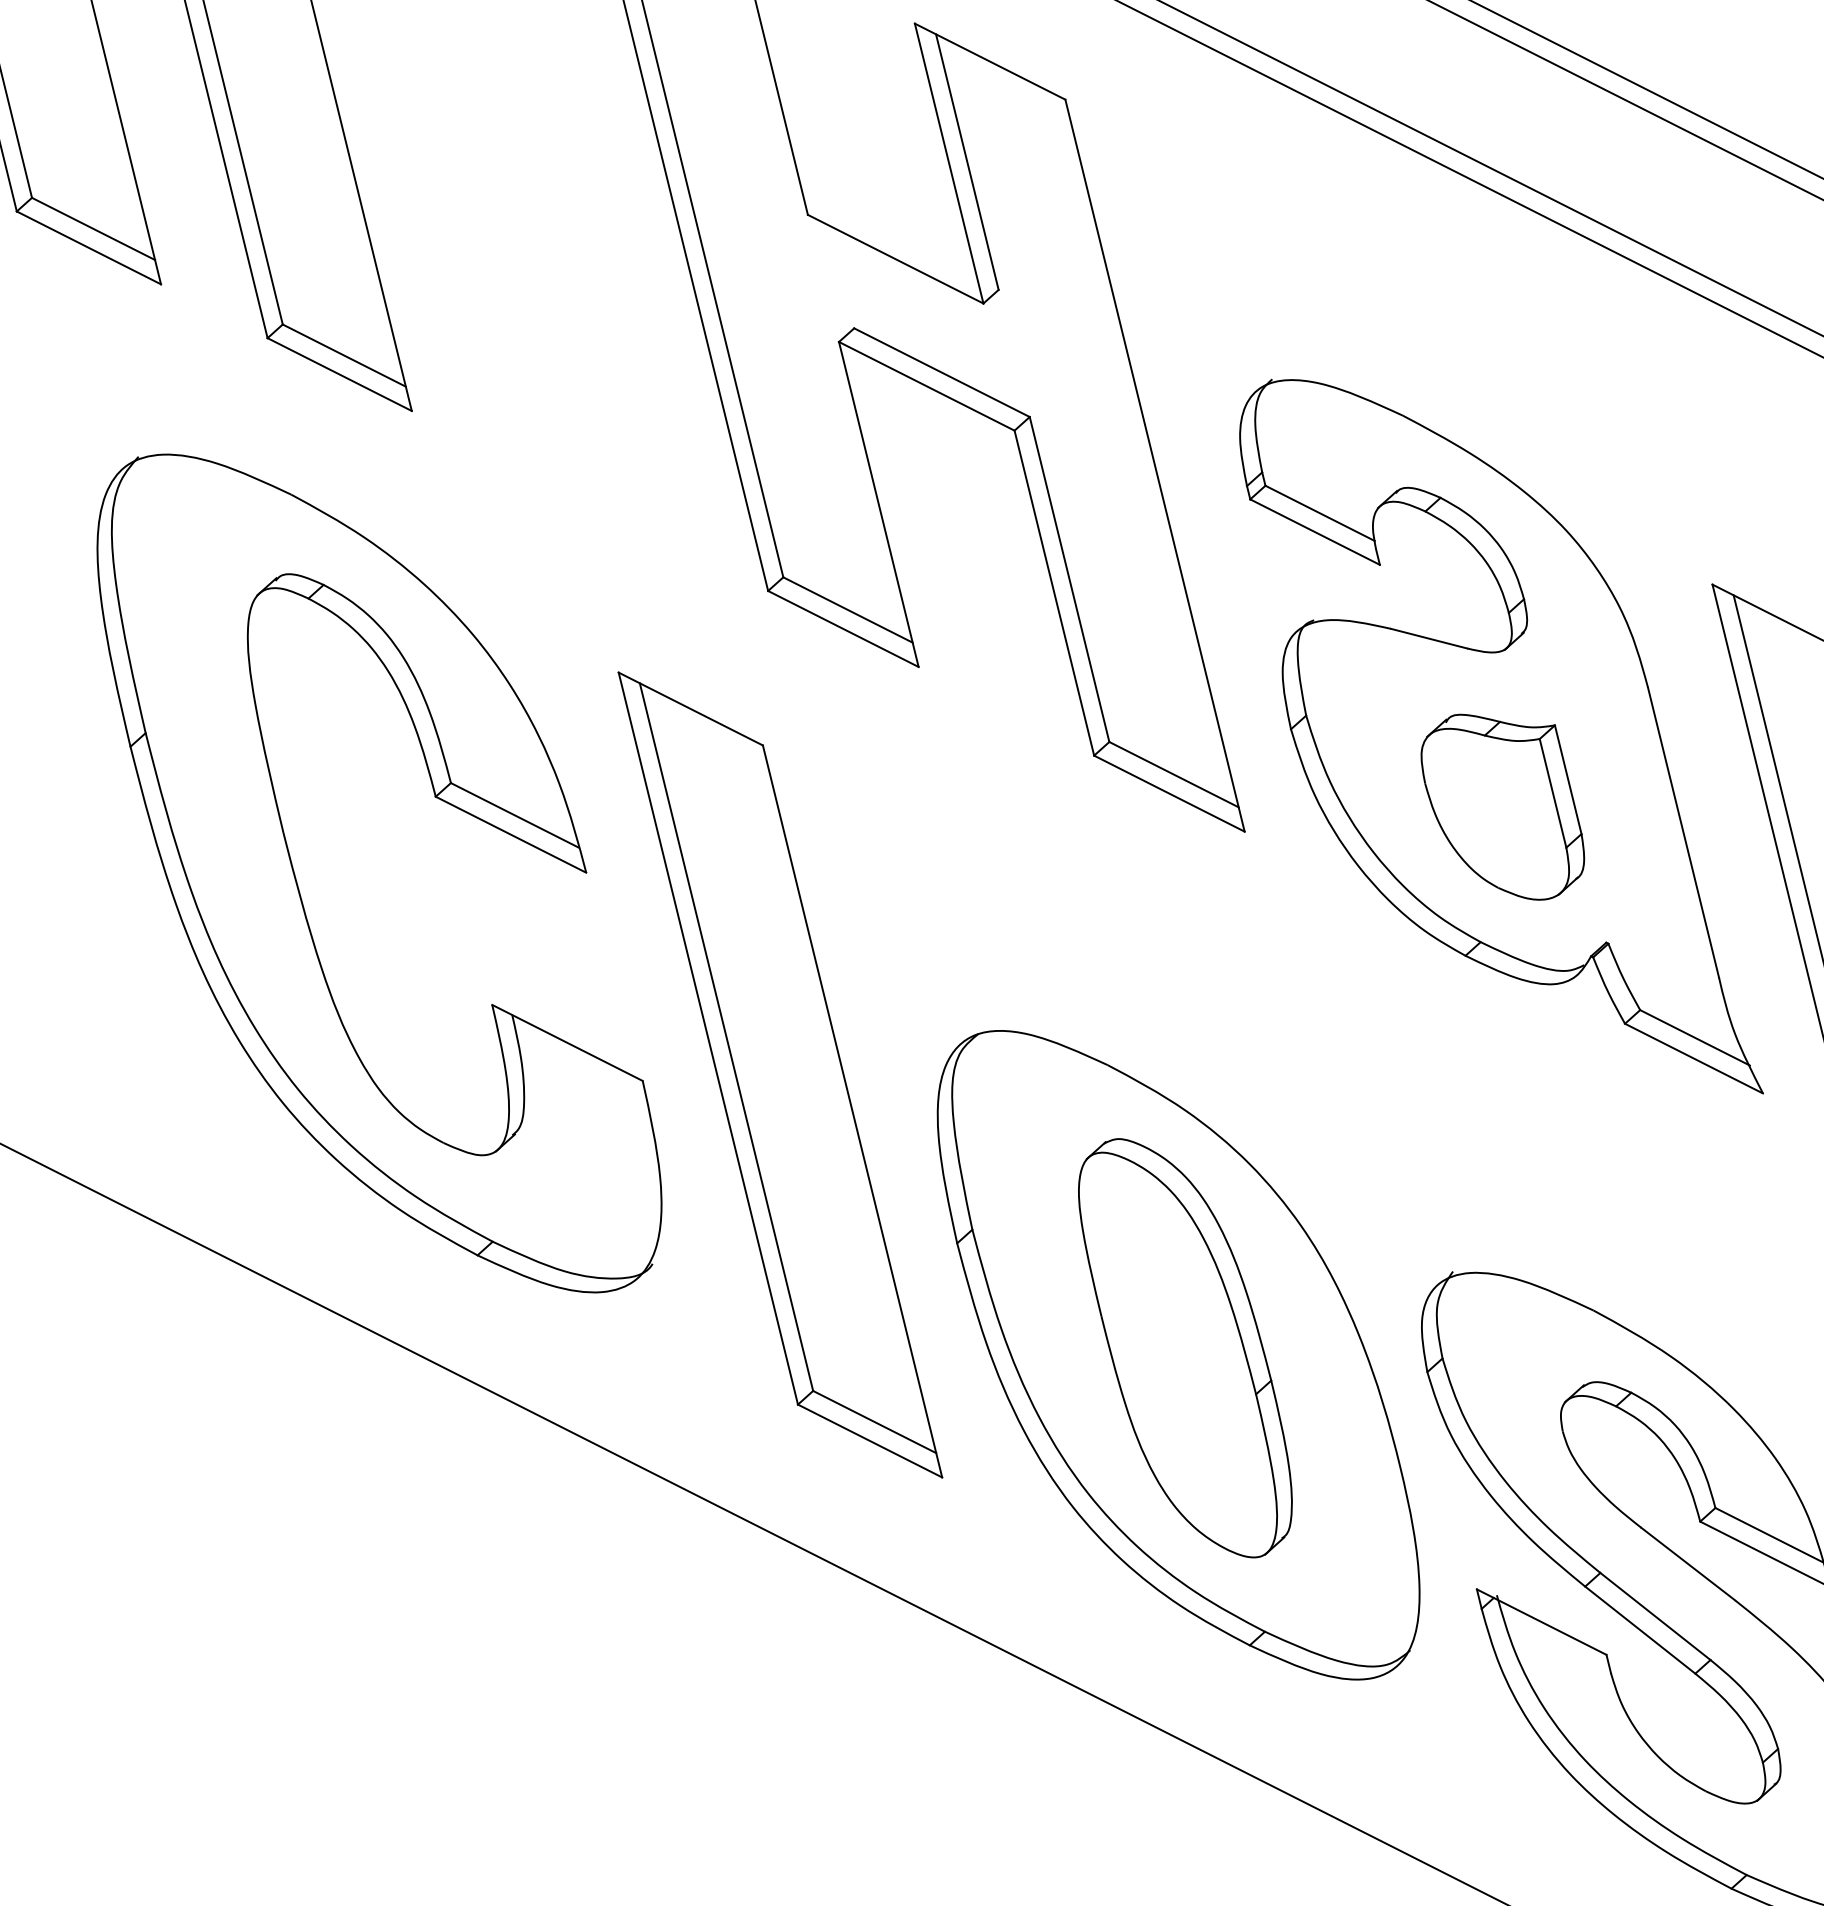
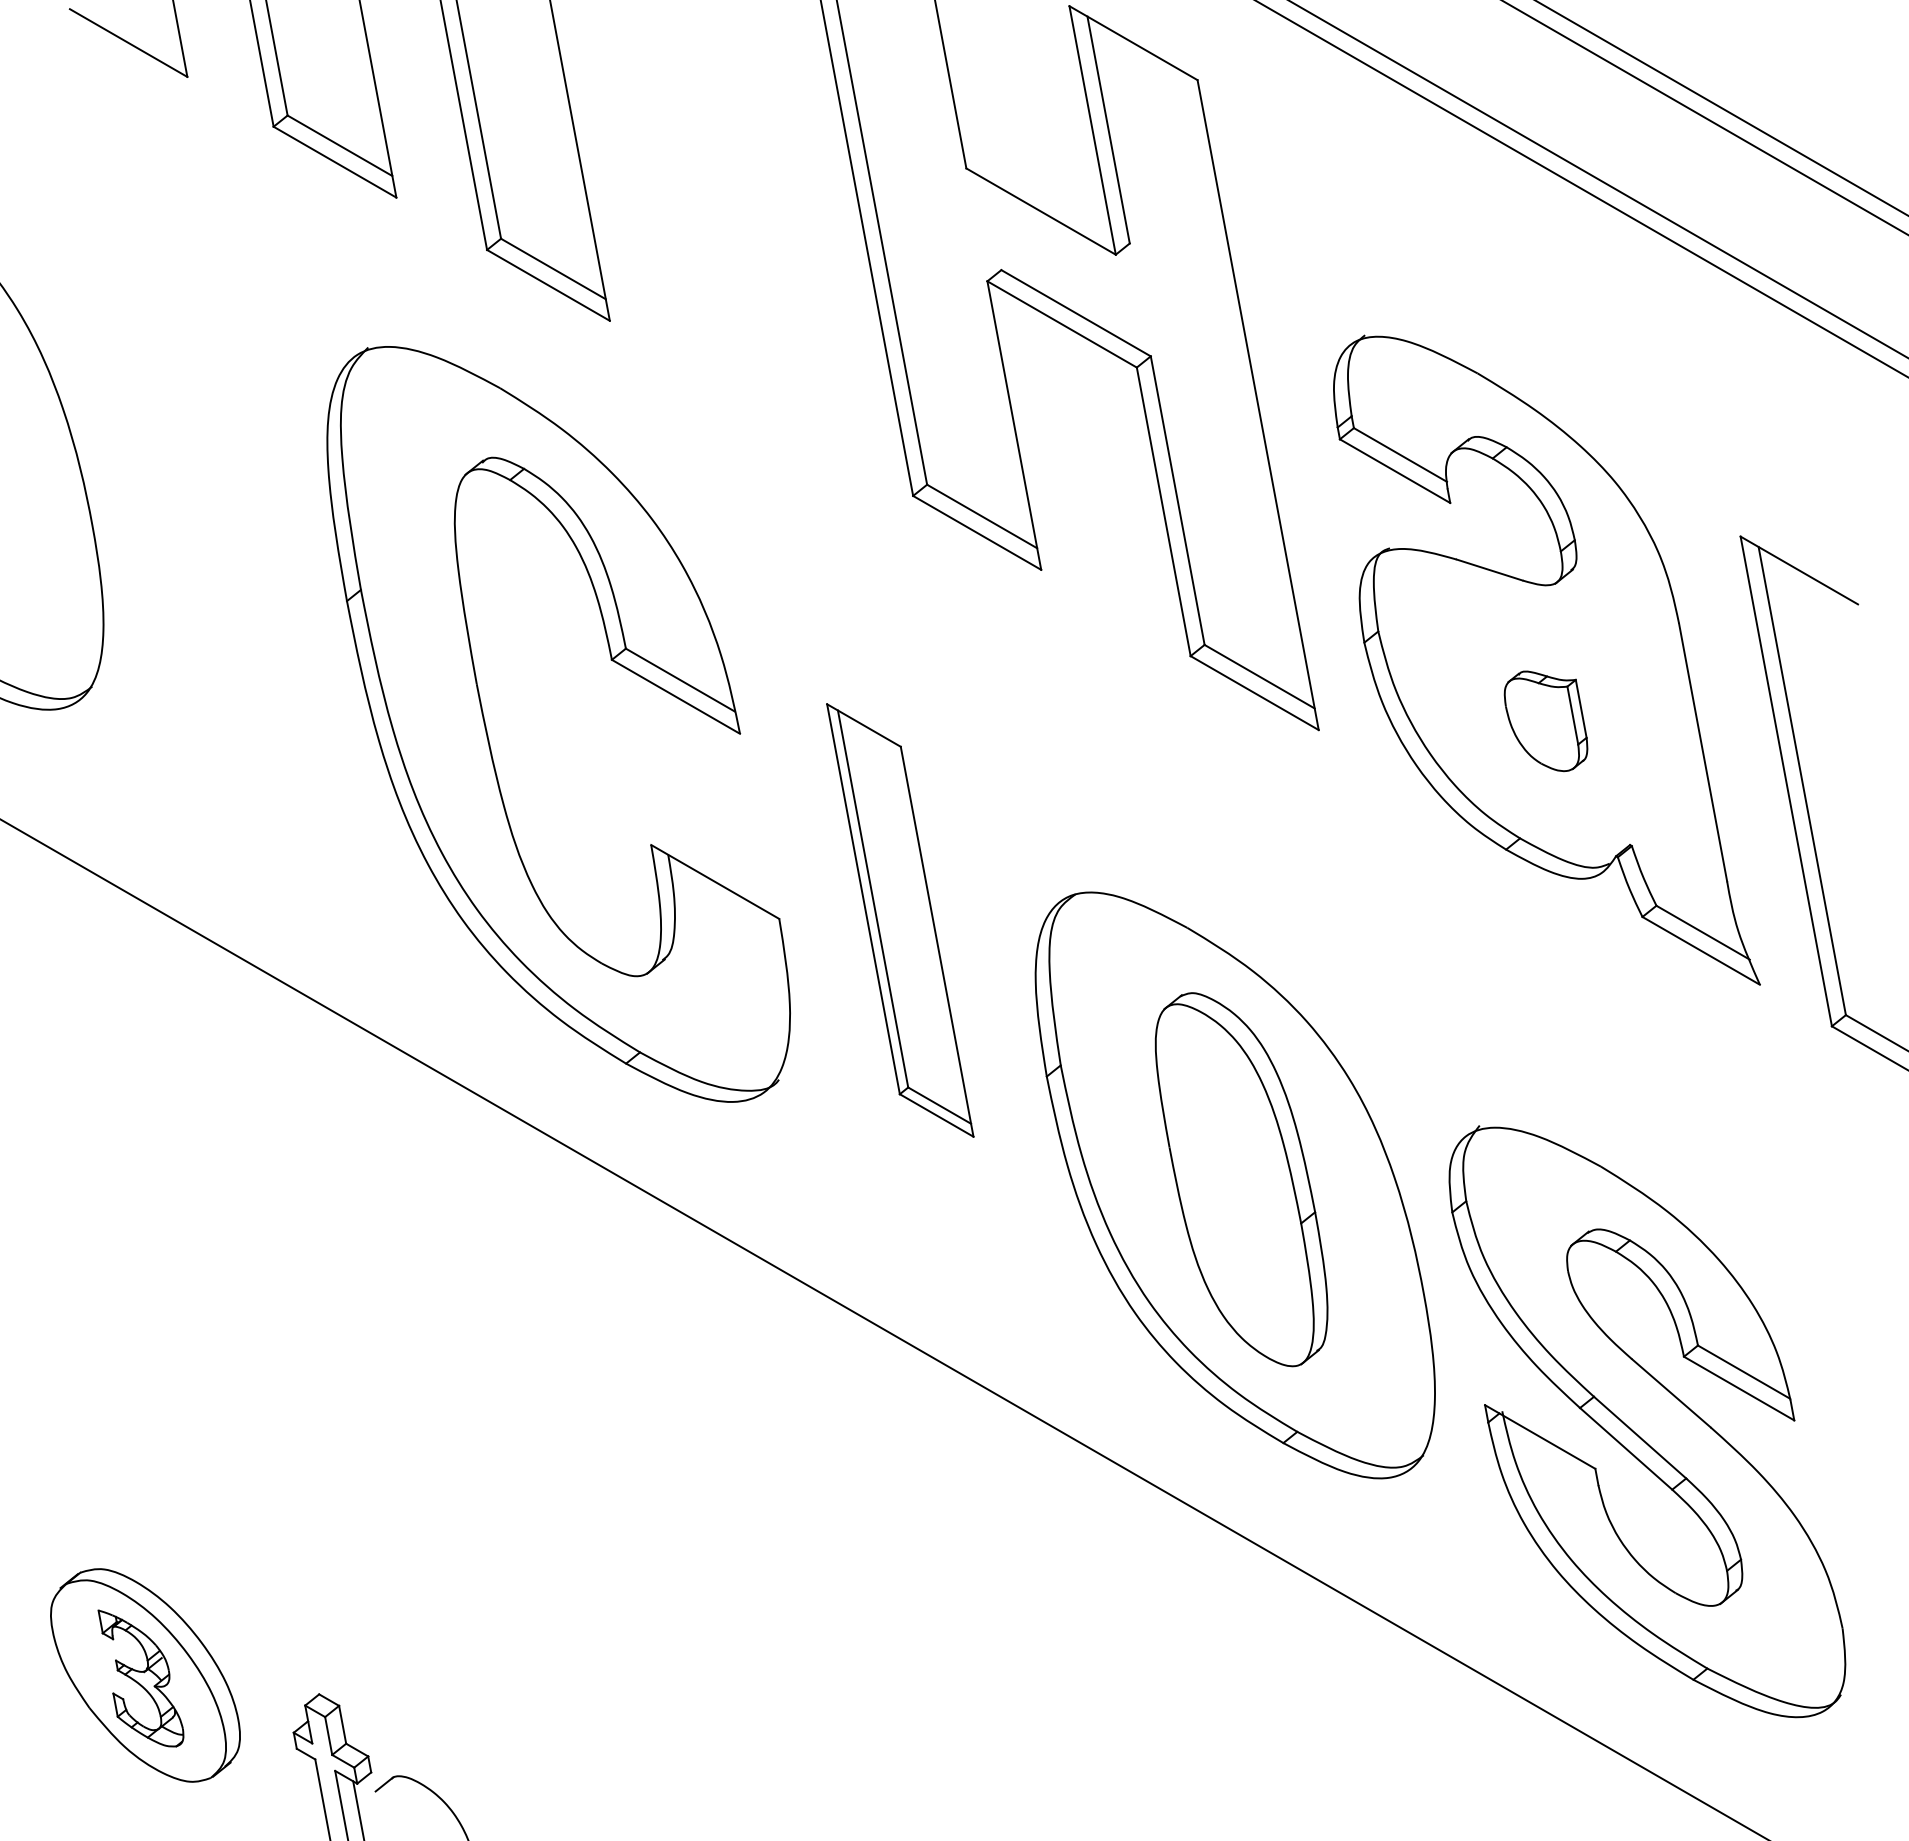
part: (1502, 807) -> (1545, 721), size x0.6
part: (780, 1074) -> (900, 920), size x0.6

